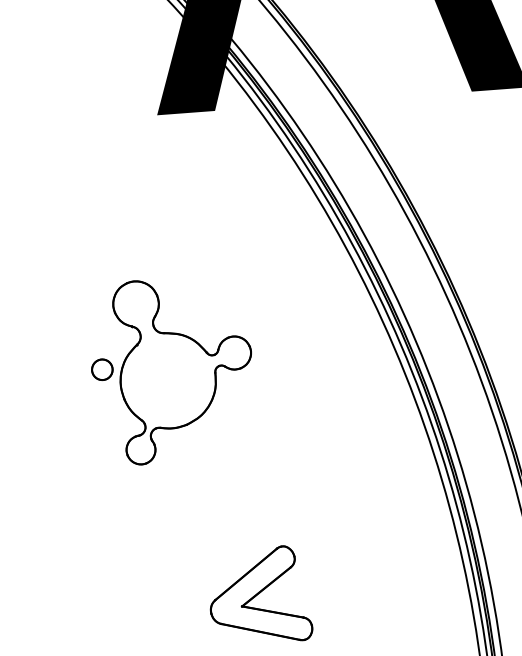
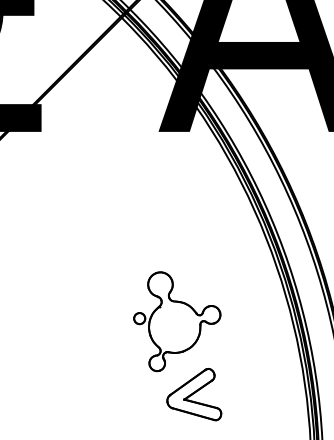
part: (172, 369) -> (177, 321), moved

